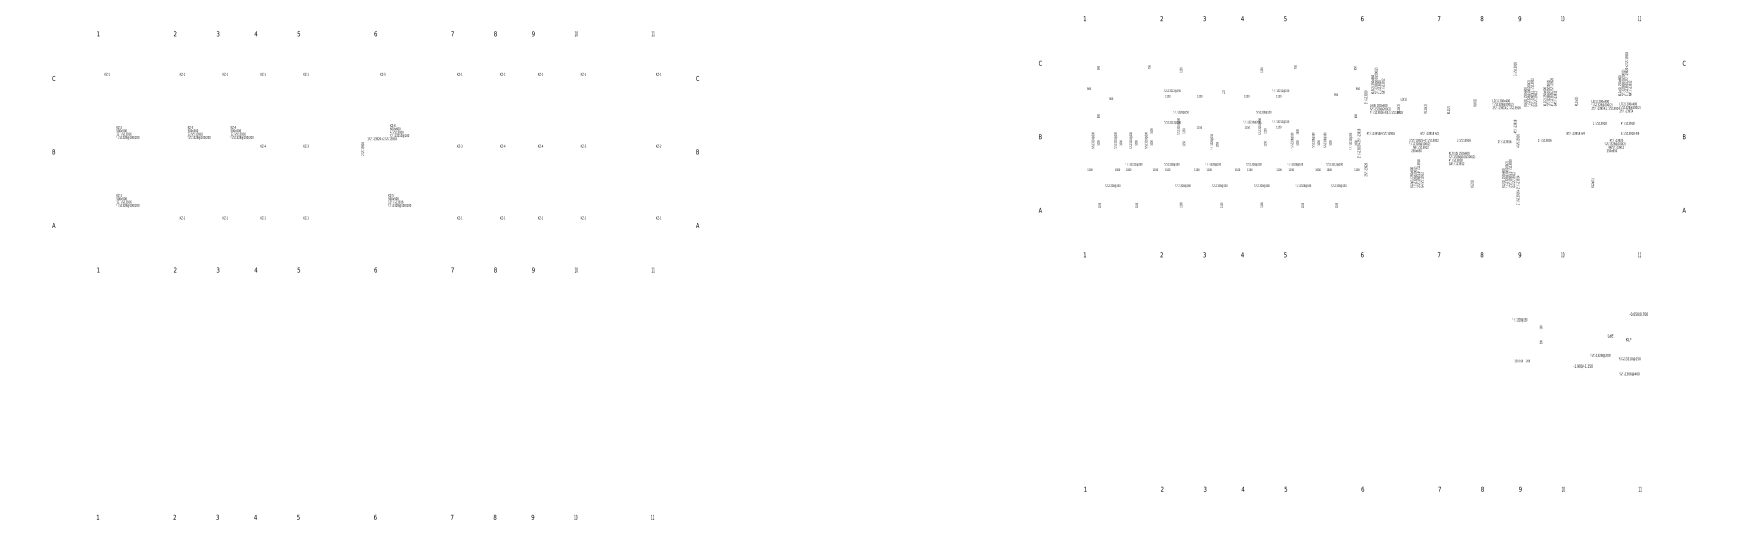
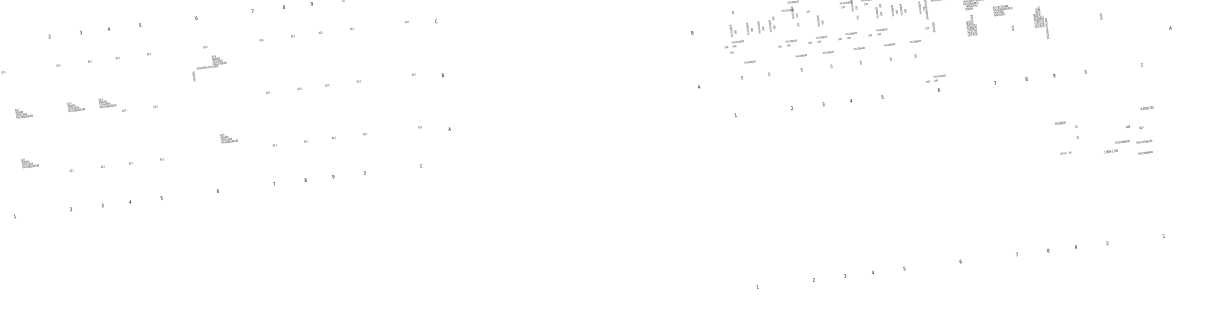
text: (384, 139) -> (209, 67), moved
text: (1128, 166) -> (734, 43), moved
text: (1328, 166) -> (935, 78), moved

